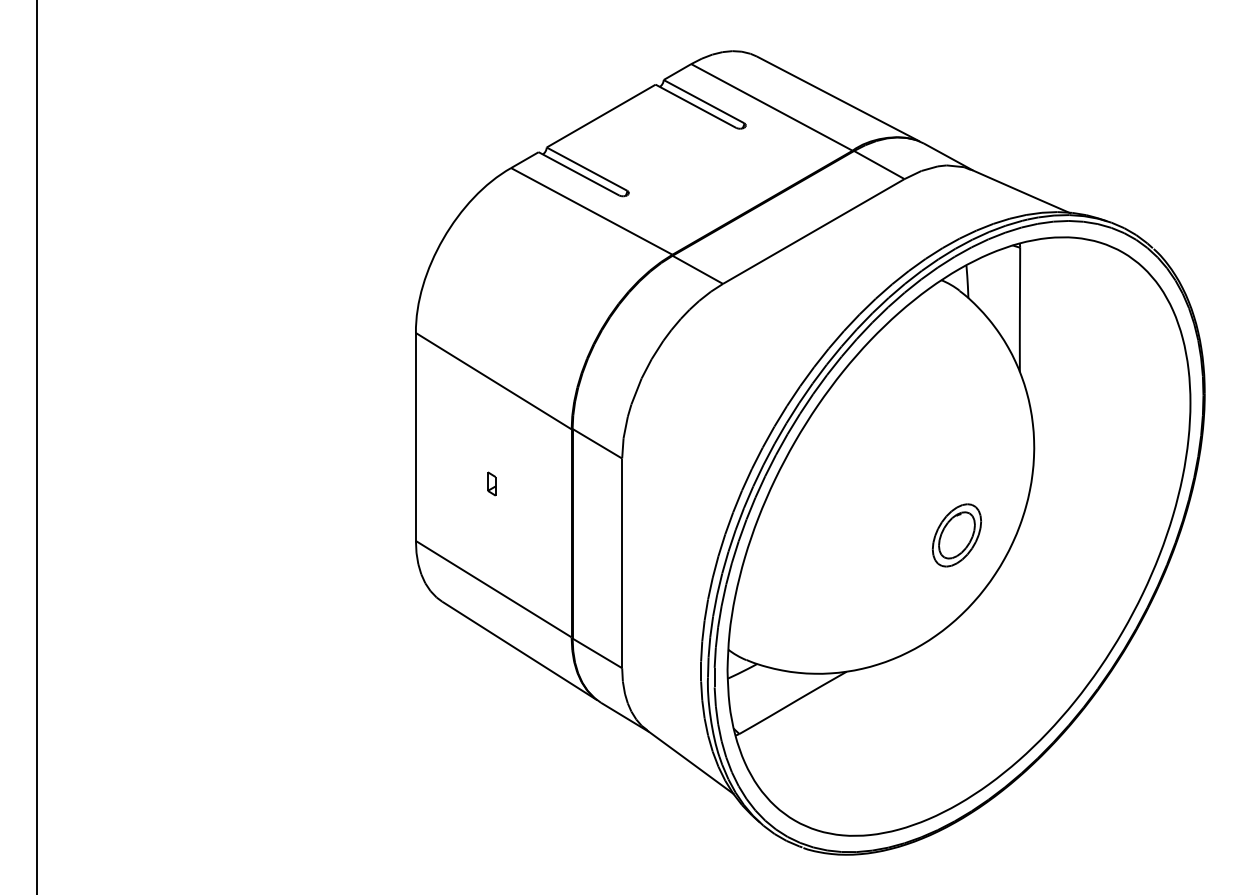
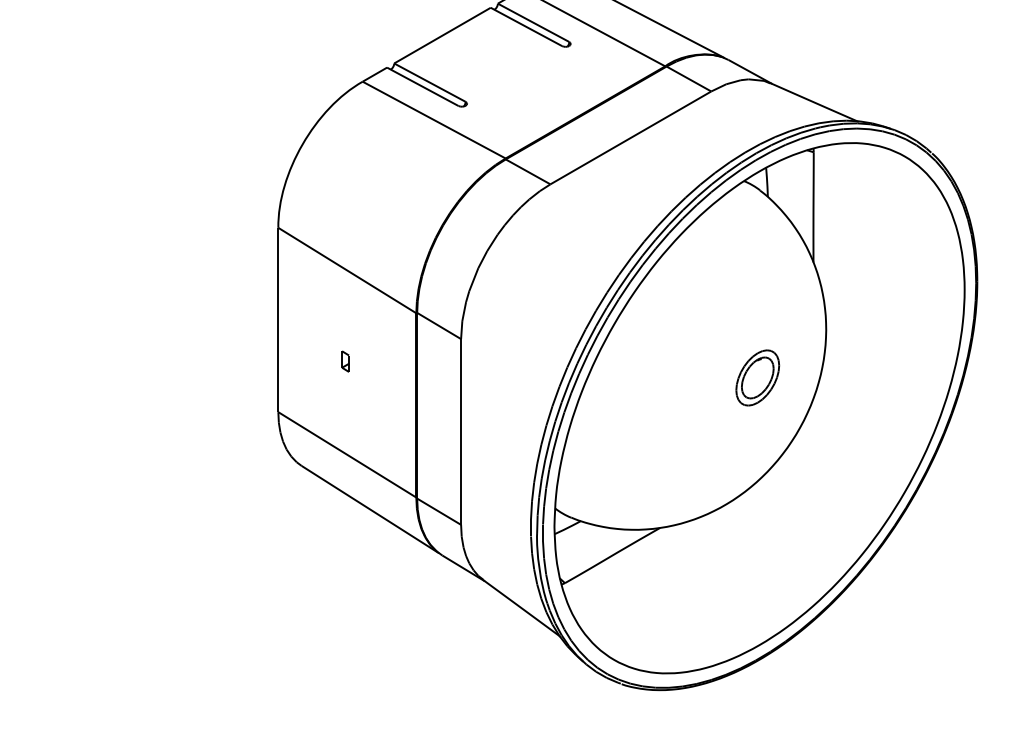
part: (956, 535) -> (757, 378), moved

